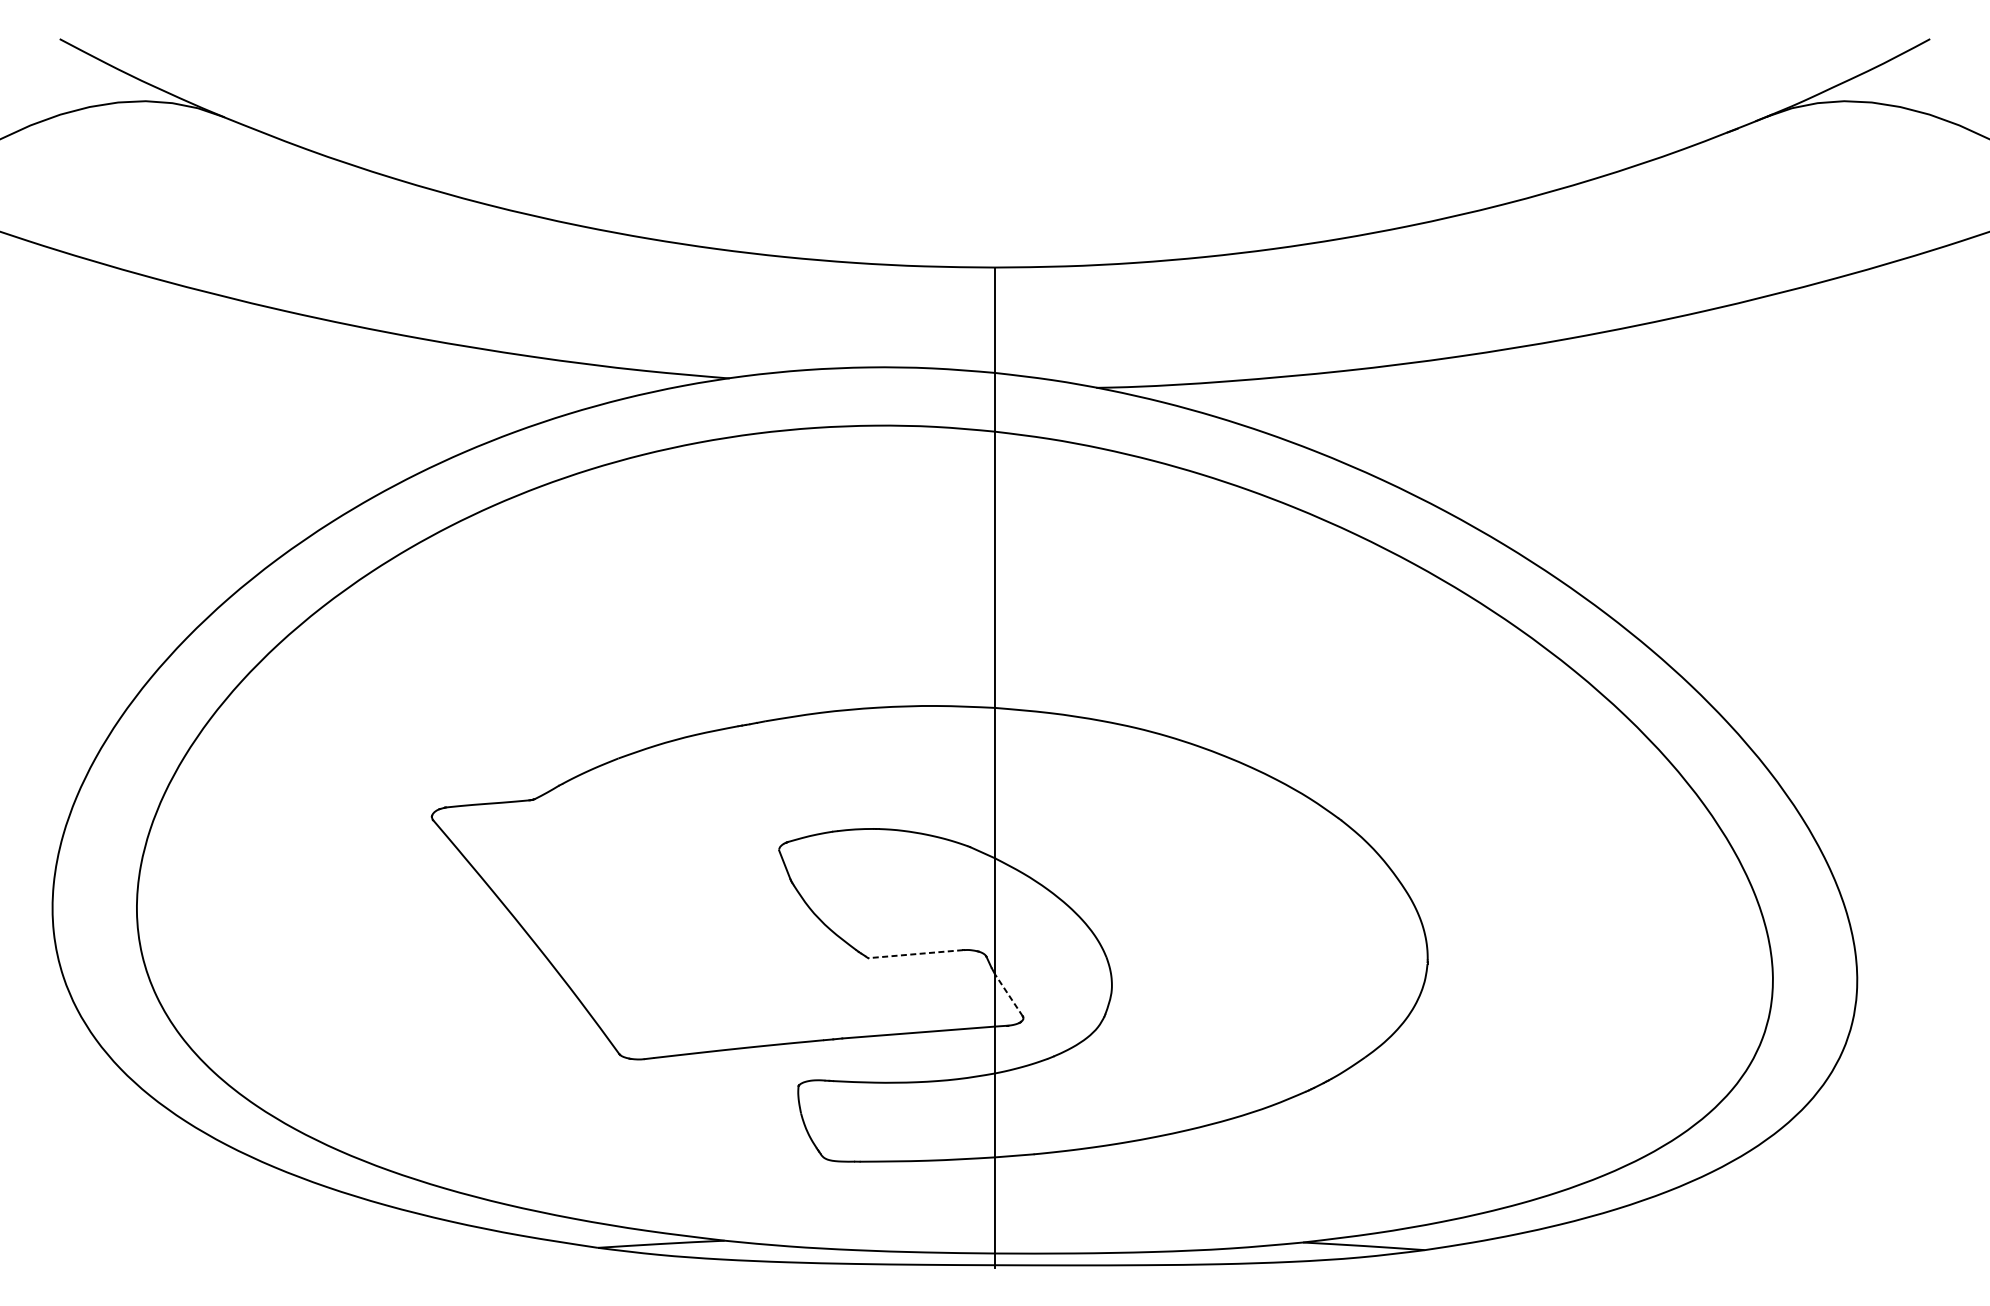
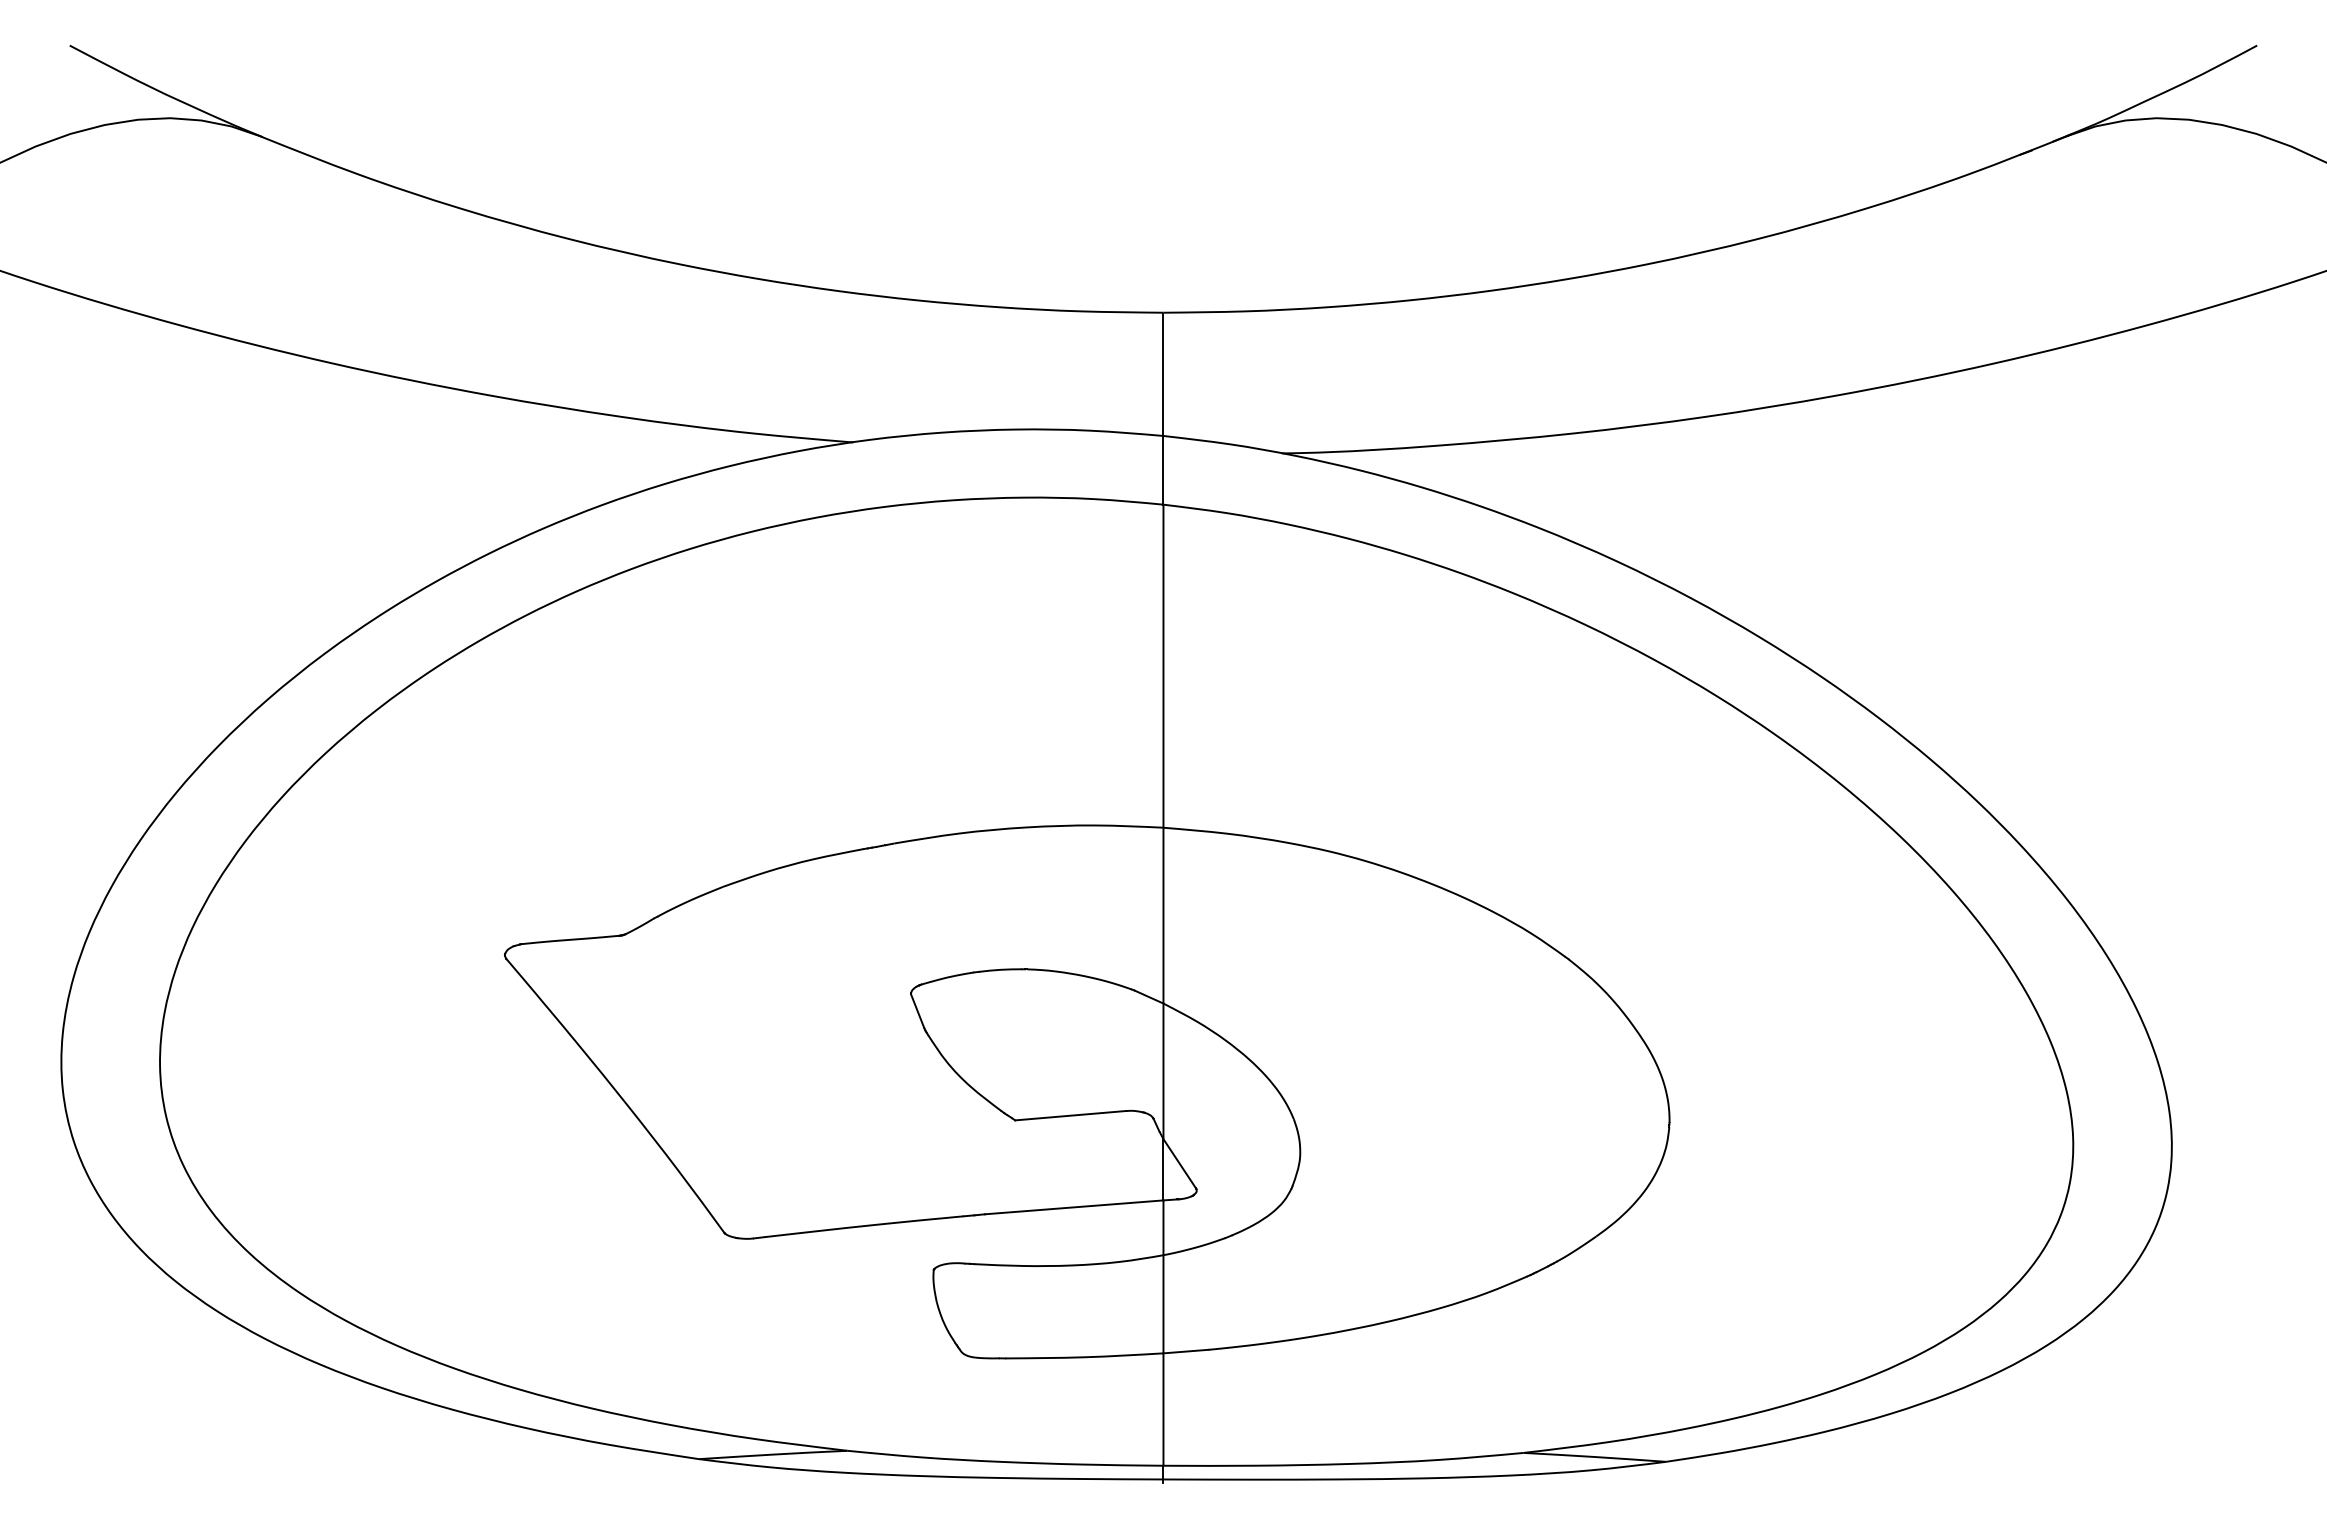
line: (915, 953) -> (1070, 1115), dashed -> solid
line: (1008, 995) -> (1179, 1163), dashed -> solid

